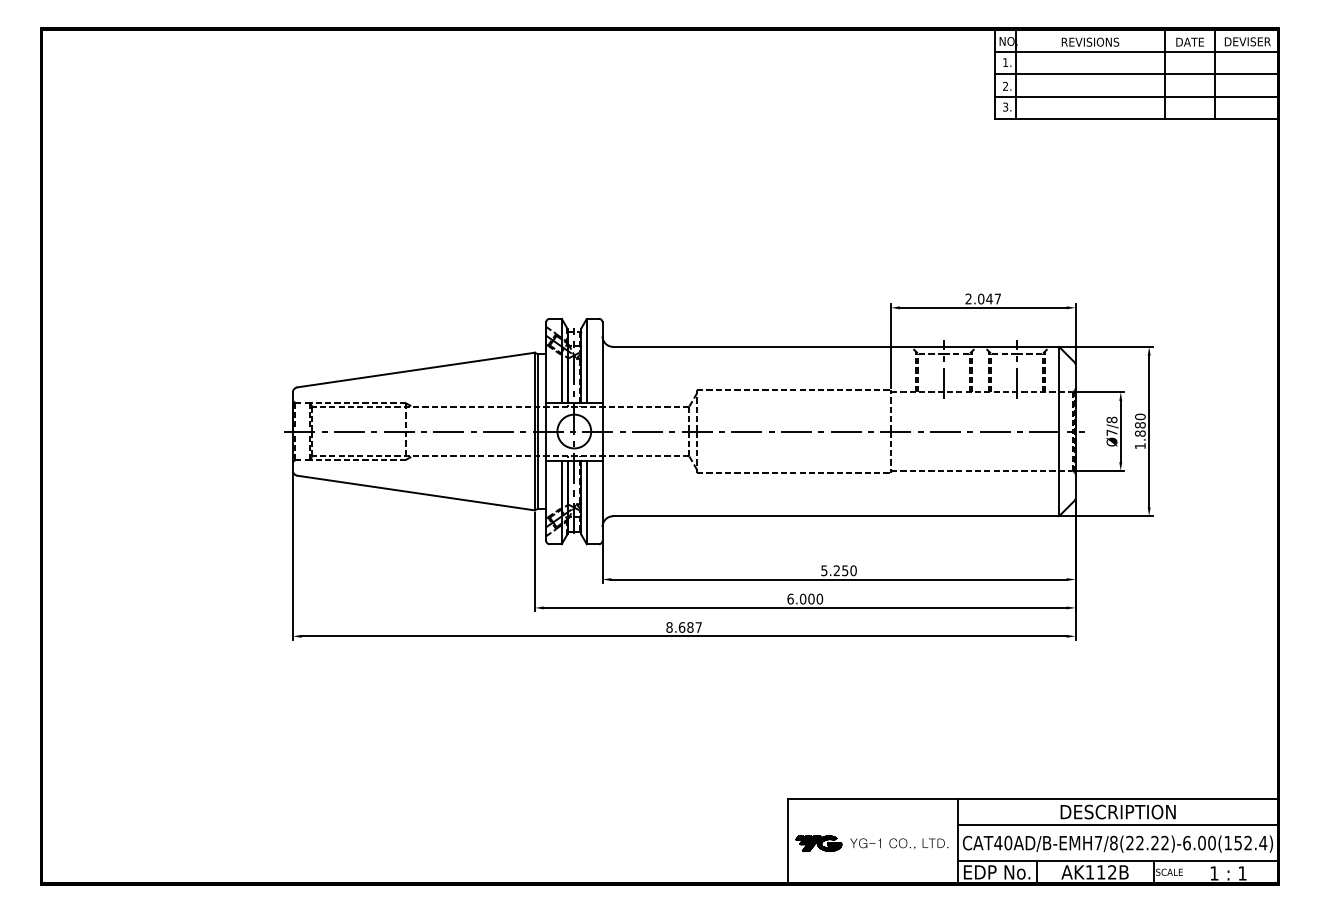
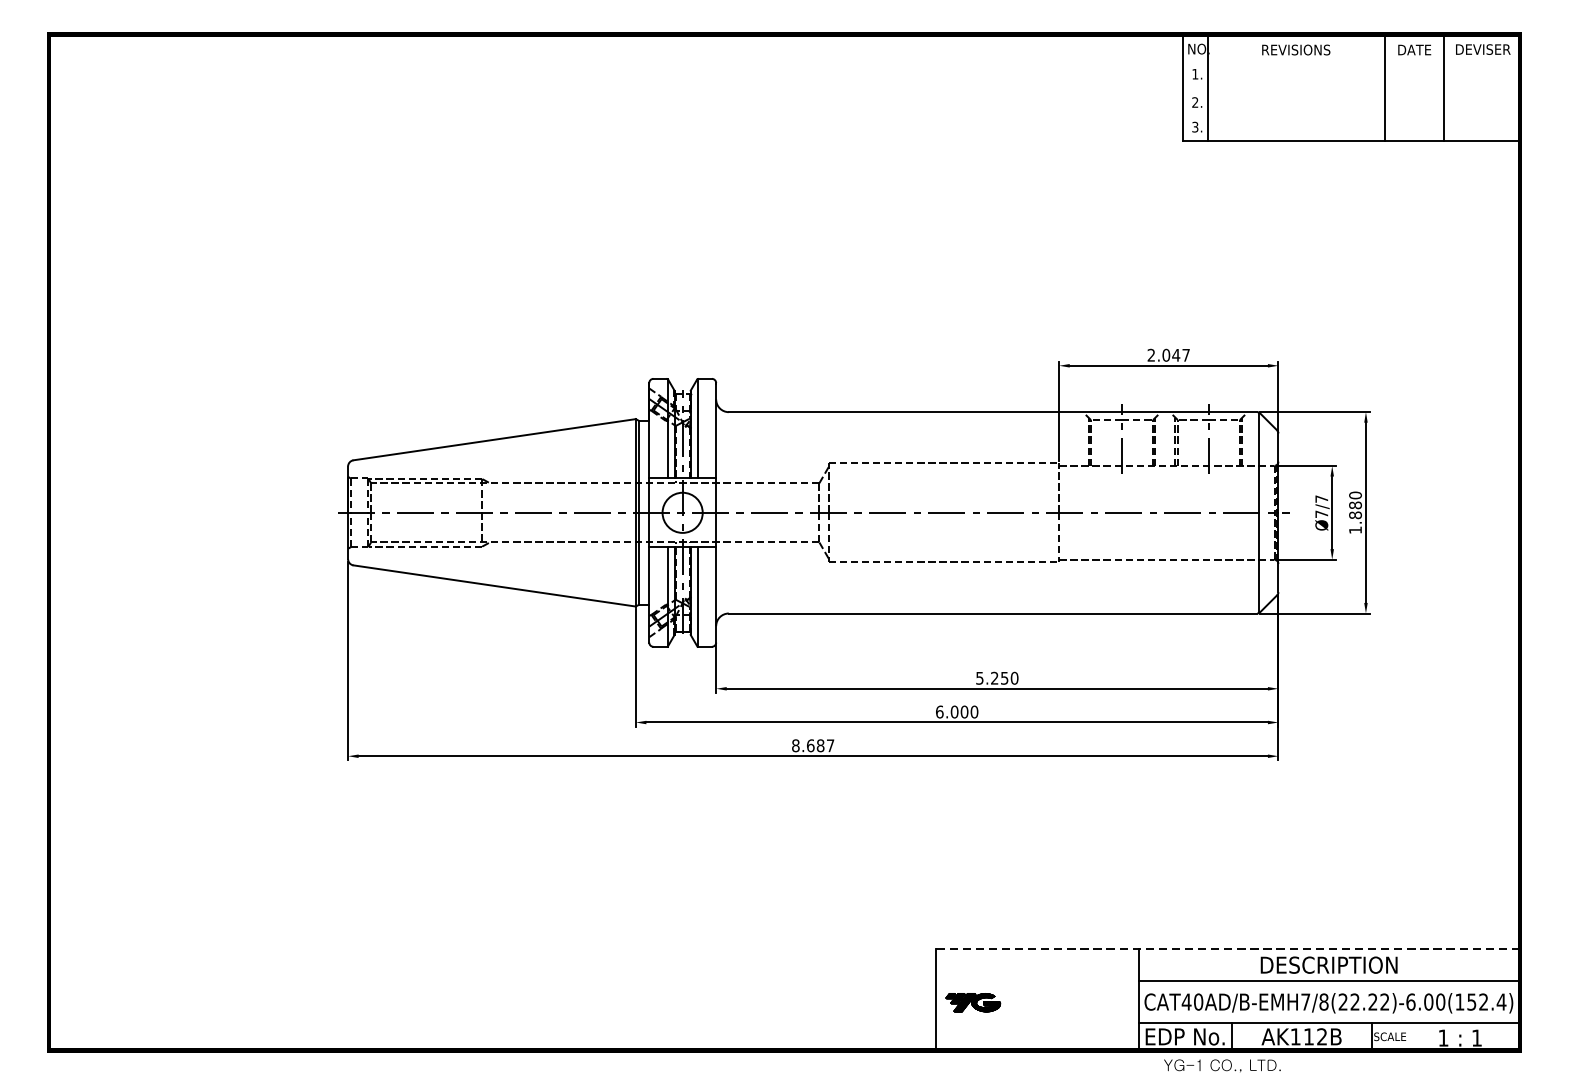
line: (1136, 51) -> (1350, 61), removed
line: (1136, 74) -> (1350, 88), removed
line: (1136, 97) -> (1350, 115), removed
text: (1111, 419) -> (1321, 498), Ø7/8 -> Ø7/7
line: (1033, 798) -> (1228, 949), solid -> dashed
text: (899, 843) -> (1222, 1065), moved

